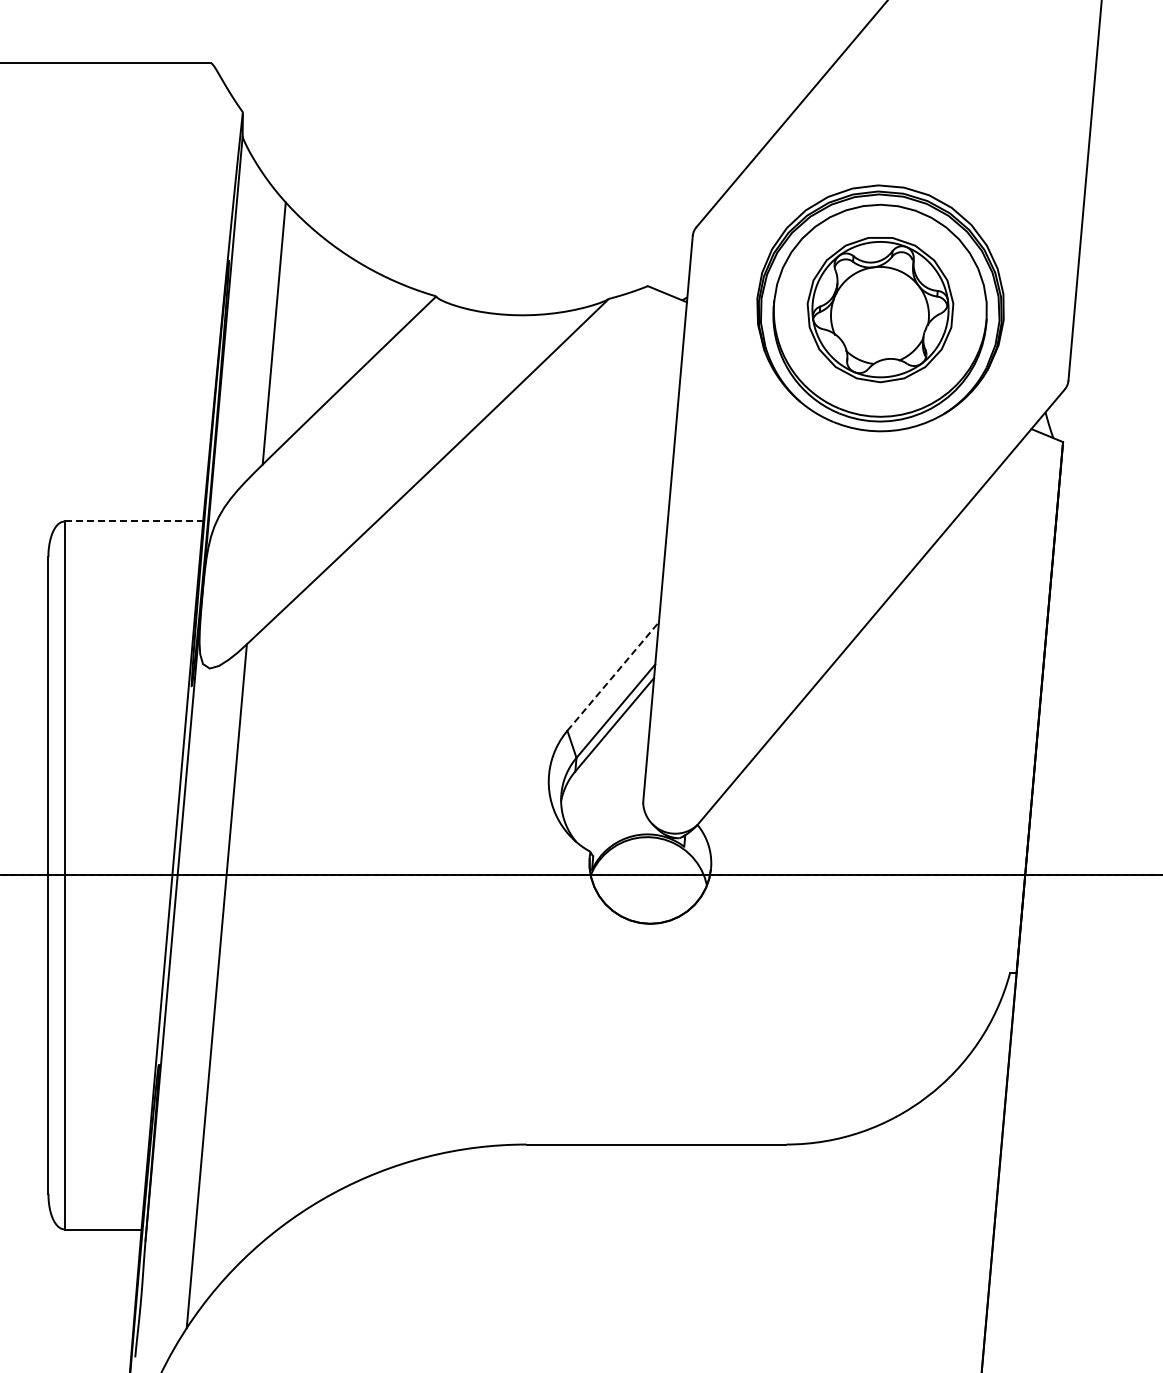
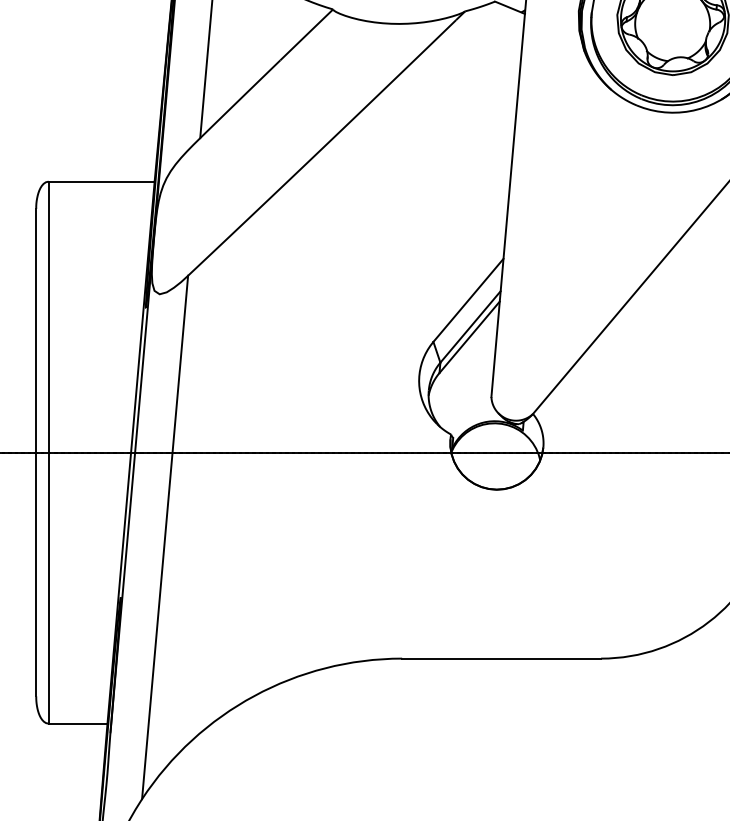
line: (134, 521) -> (102, 181), dashed -> solid
line: (613, 676) -> (468, 300), dashed -> solid

